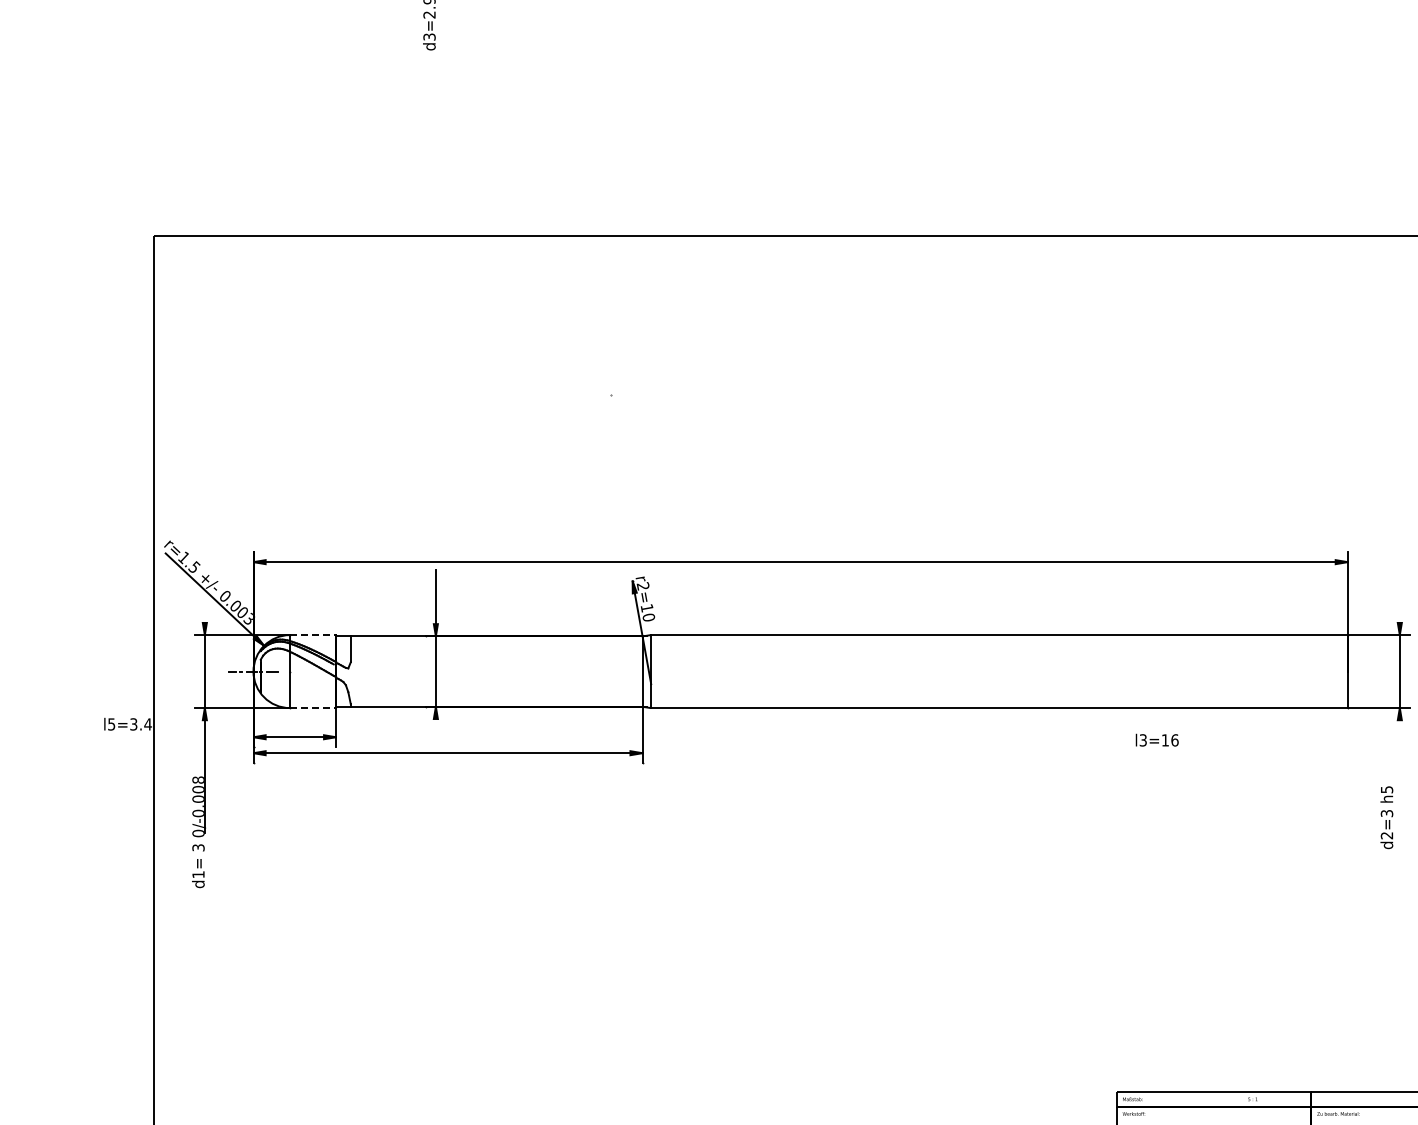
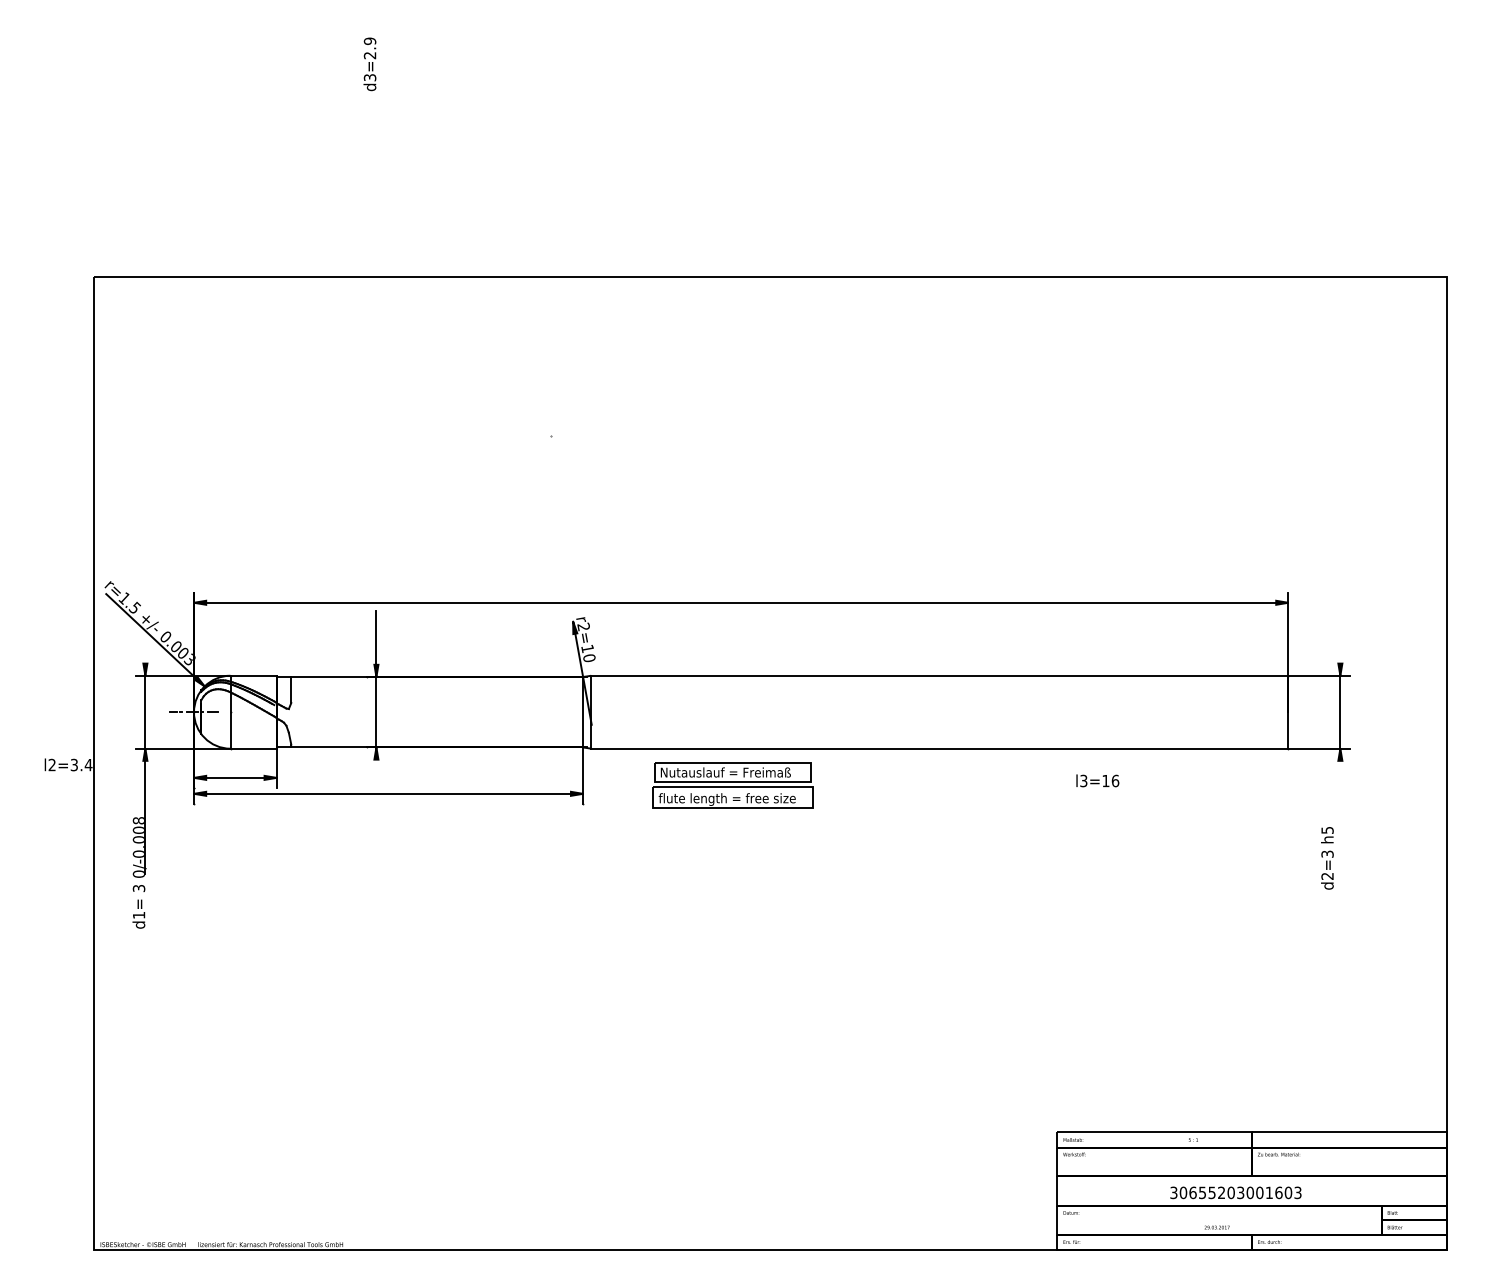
line: (313, 634) -> (254, 675), dashed -> solid
line: (313, 707) -> (254, 748), dashed -> solid
text: (110, 723) -> (51, 764), l5=3.4 -> l2=3.4
part: (791, 744) -> (732, 785), added

